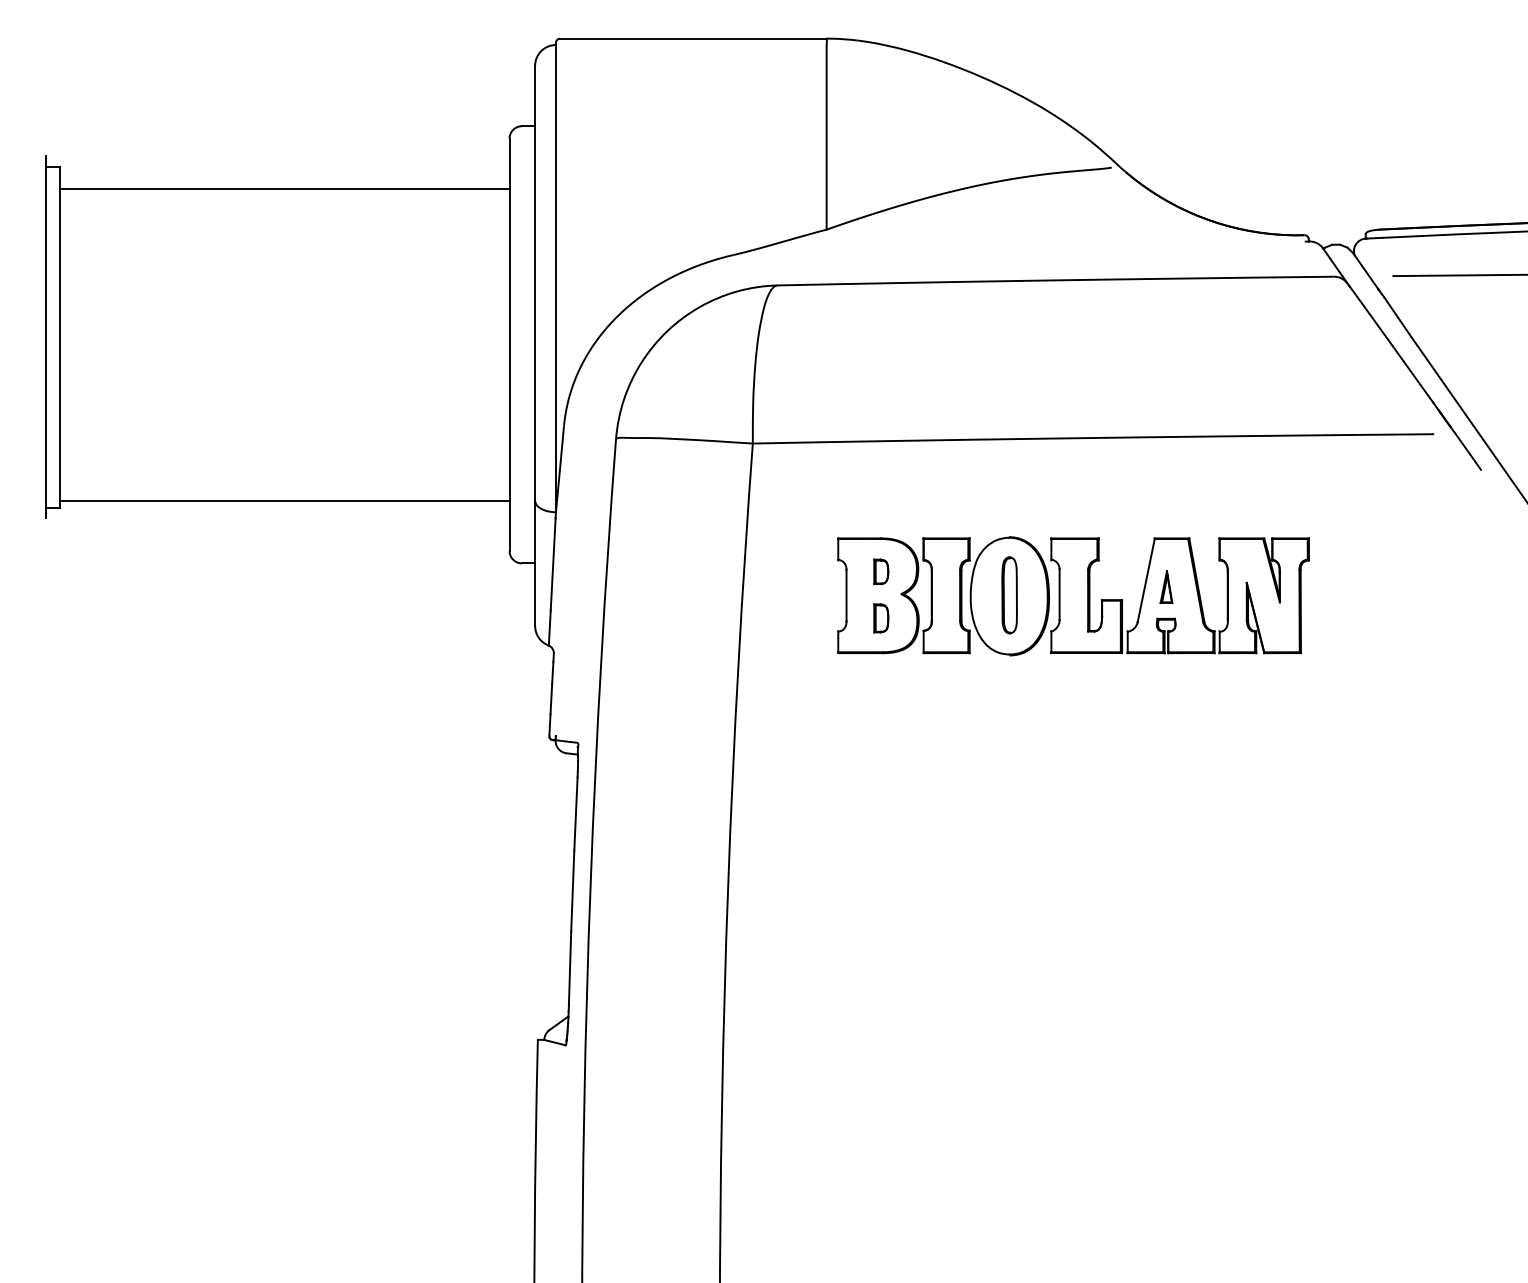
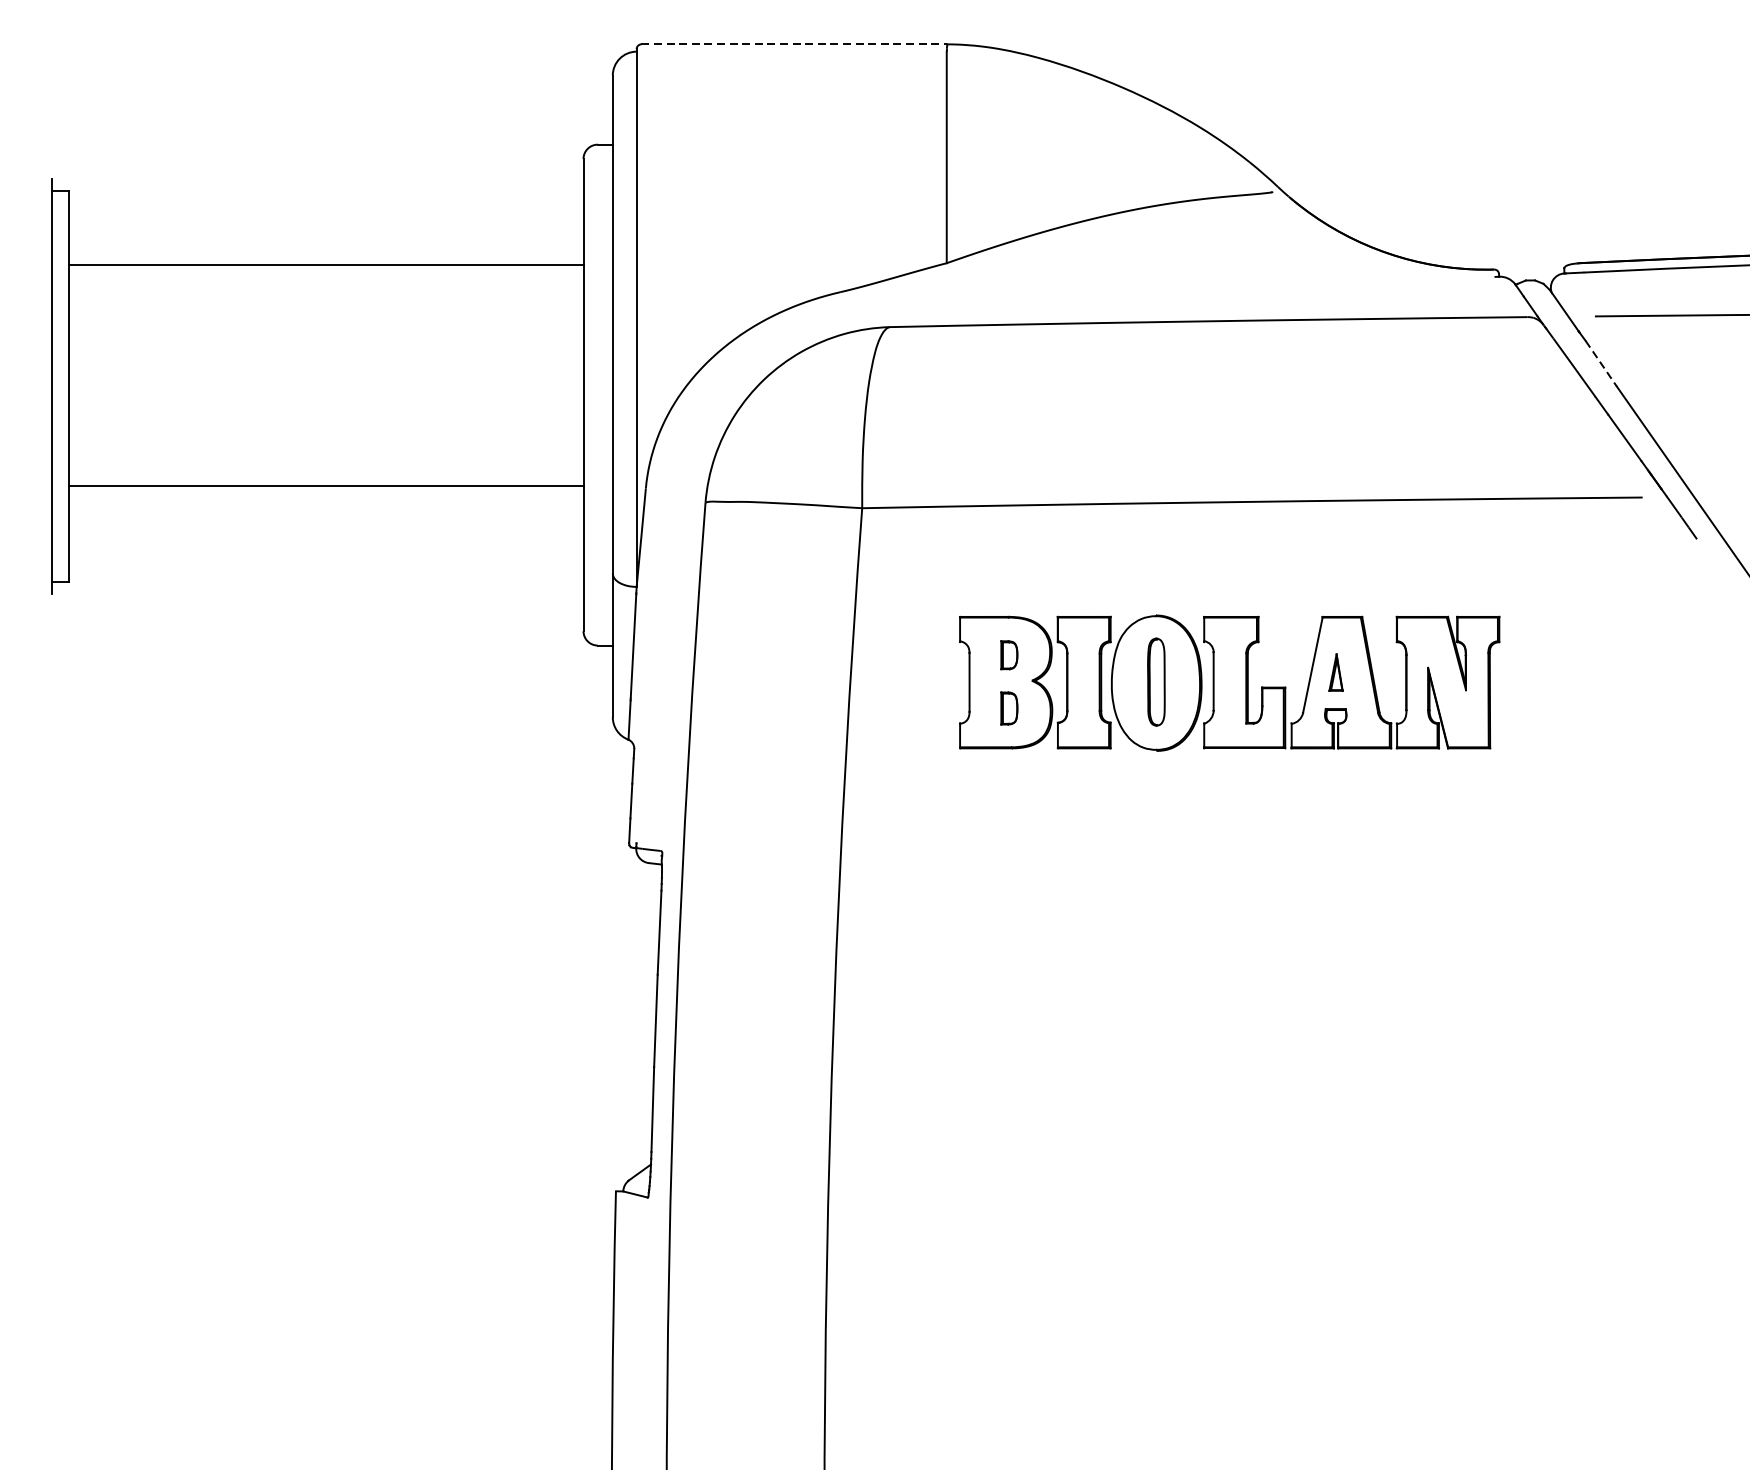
line: (693, 38) -> (794, 44), solid -> dashed
line: (284, 188) -> (325, 265), moved
line: (1398, 317) -> (1601, 363), solid -> dashed
line: (284, 500) -> (325, 485), moved

